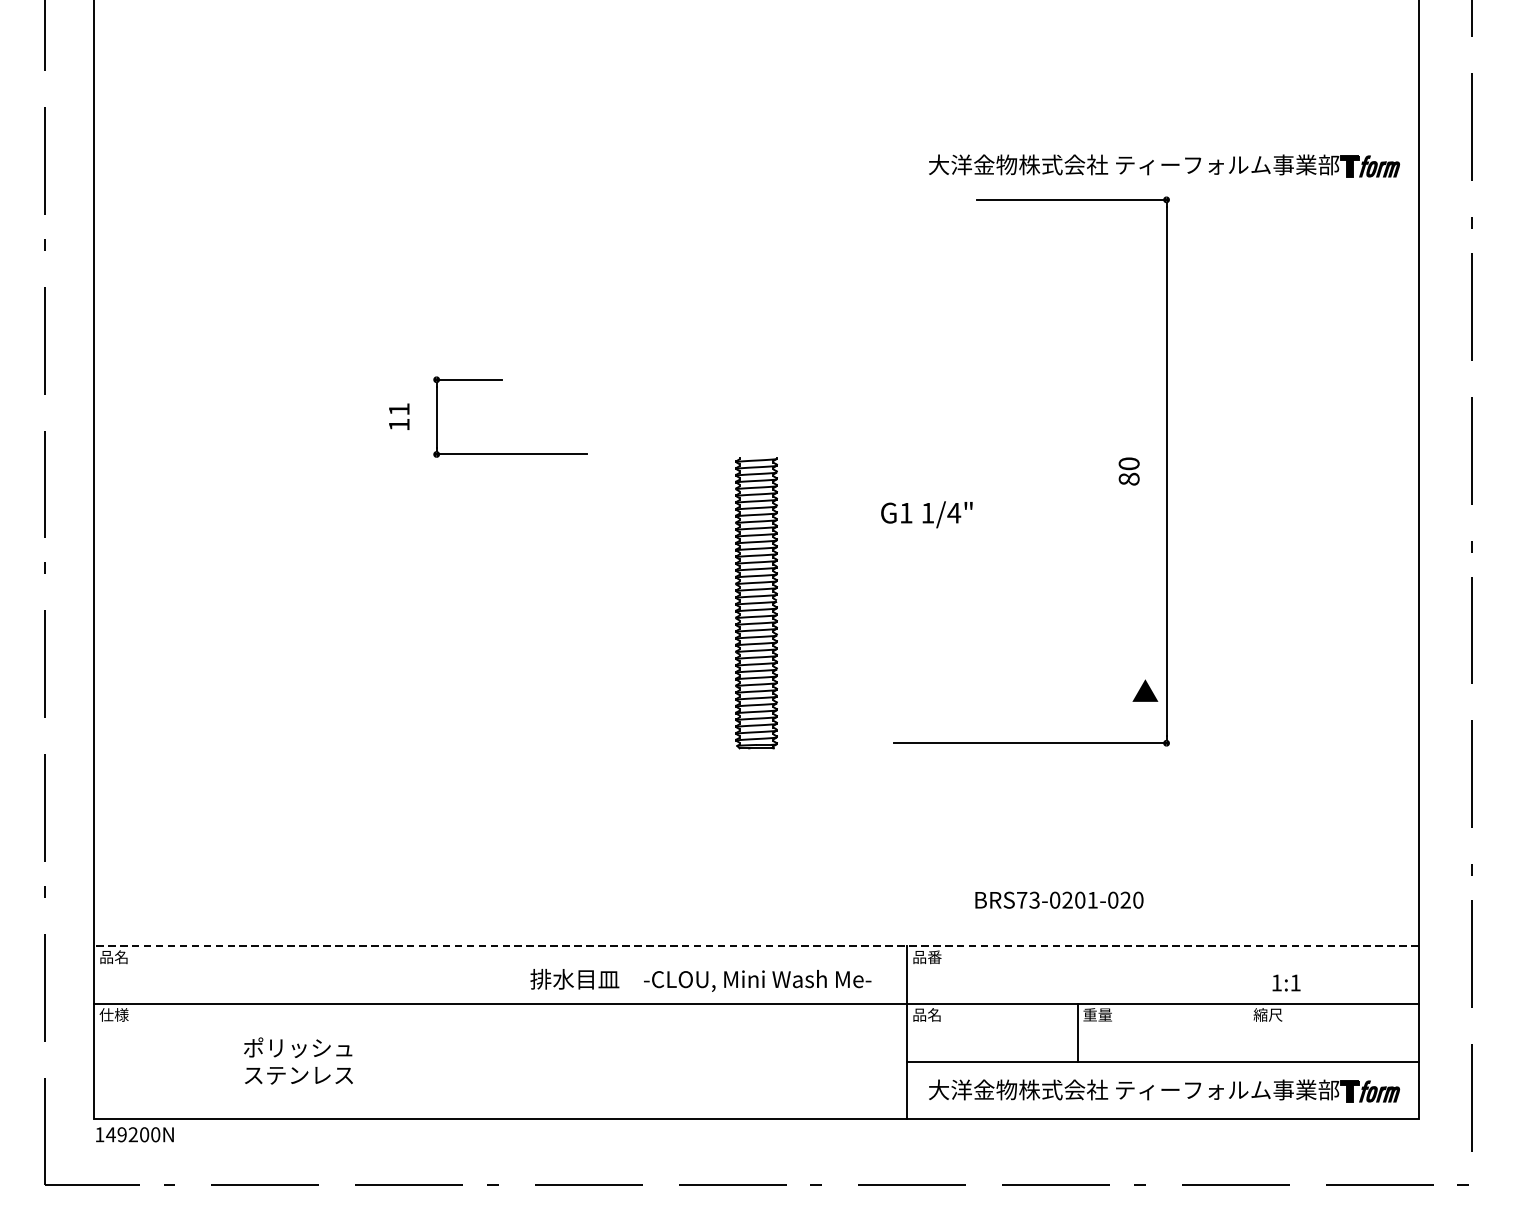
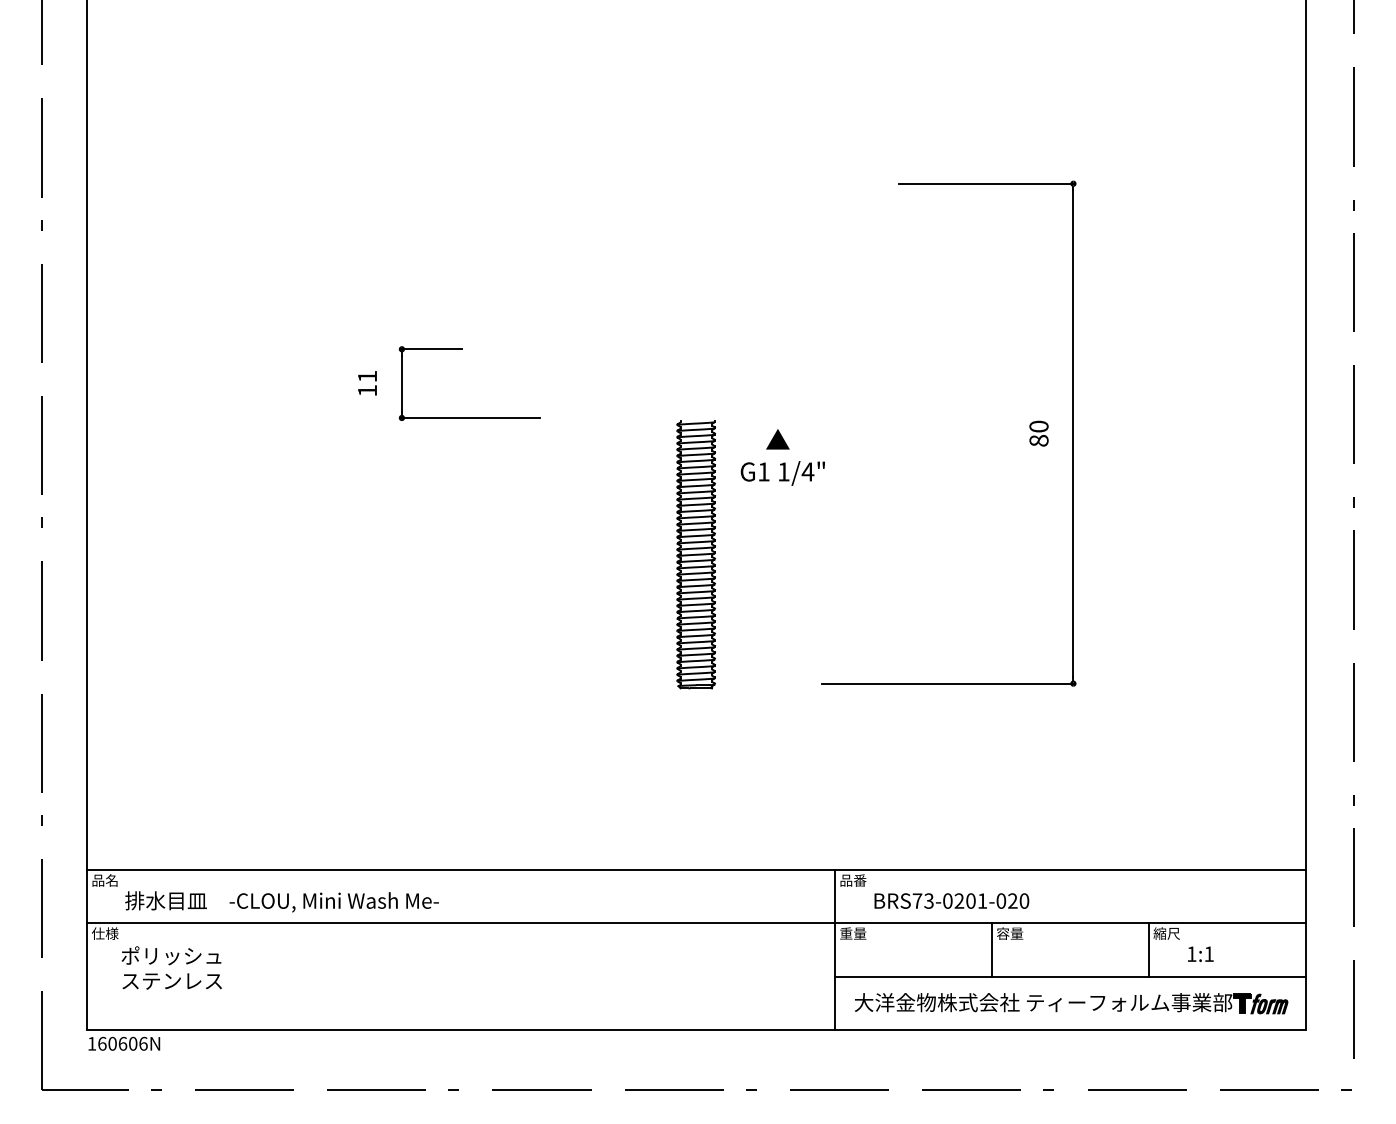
part: (1164, 165) -> (1071, 152), removed
text: (926, 514) -> (782, 473), moved
text: (1144, 690) -> (777, 439), moved
text: (1059, 899) -> (951, 900), moved
line: (755, 946) -> (695, 870), dashed -> solid
text: (700, 980) -> (281, 901), moved
text: (1286, 982) -> (1200, 953), moved
text: (927, 1014) -> (853, 933), 品名 -> 重量
text: (1090, 1014) -> (1003, 933), 重量 -> 容量
line: (1248, 1032) -> (1148, 949), added
text: (298, 1060) -> (171, 967), moved
text: (132, 1134) -> (122, 1043), 149200N -> 160606N

